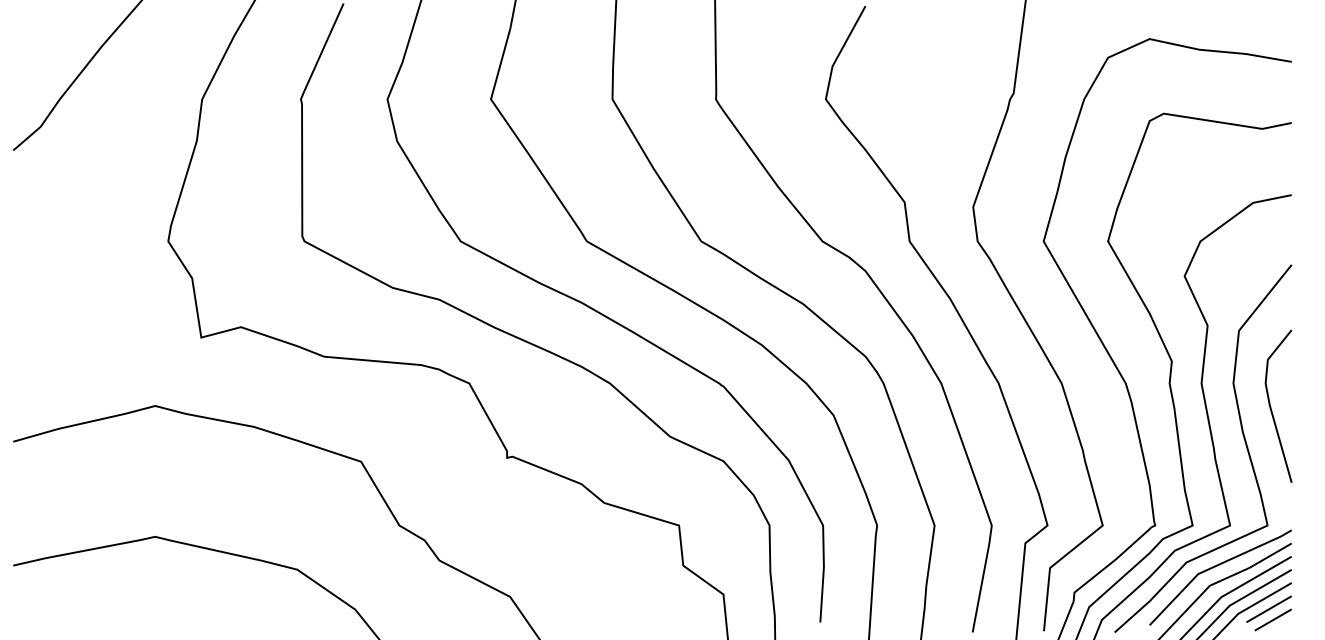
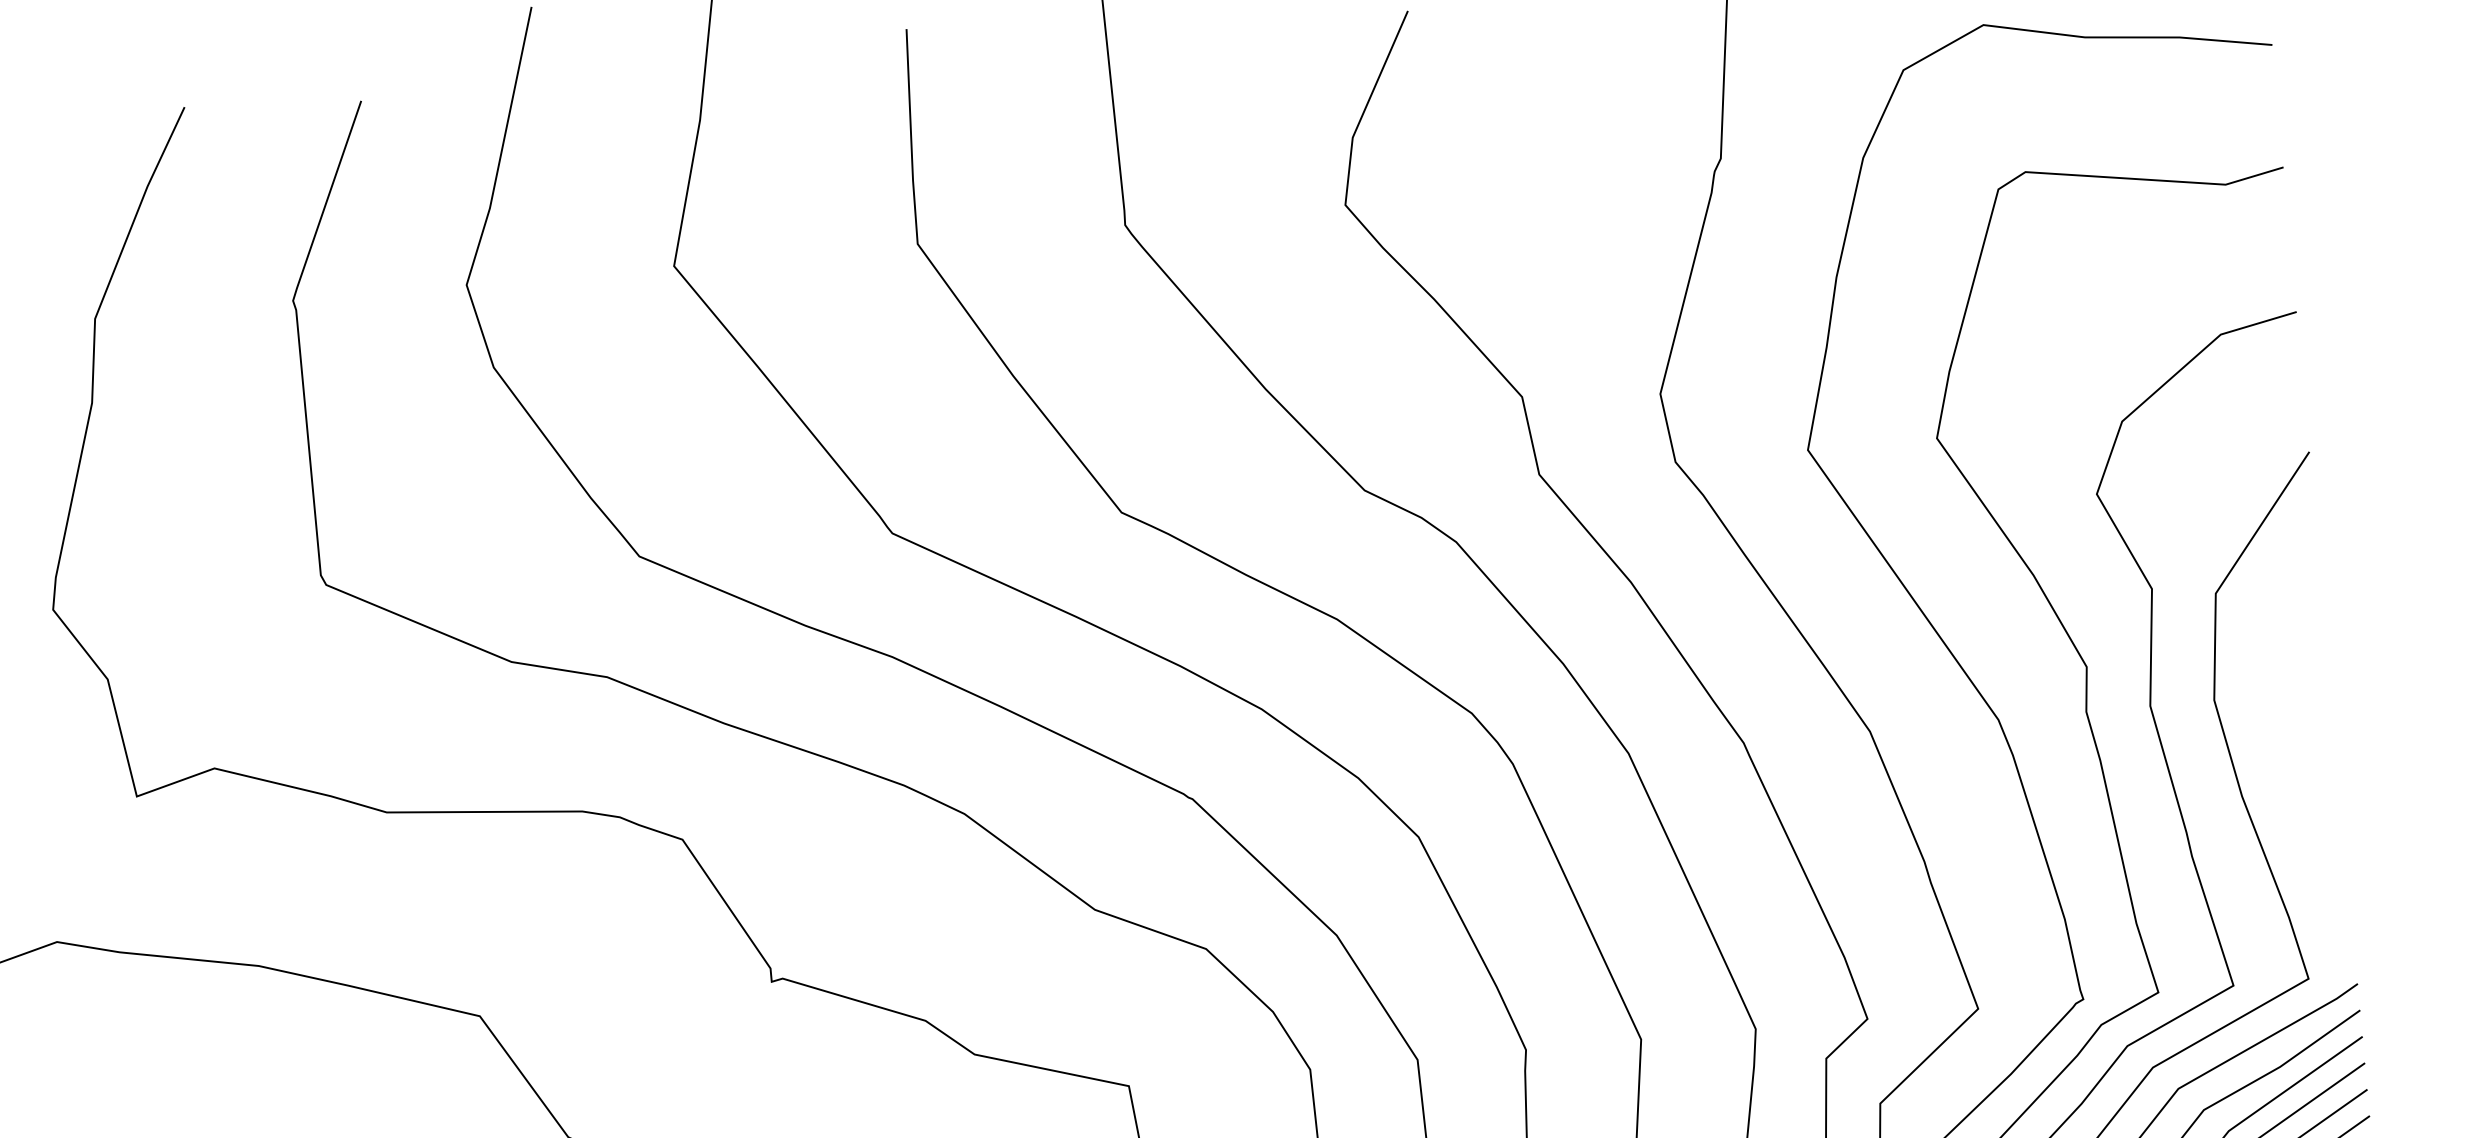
line: (1271, 406) -> (2294, 739), removed

